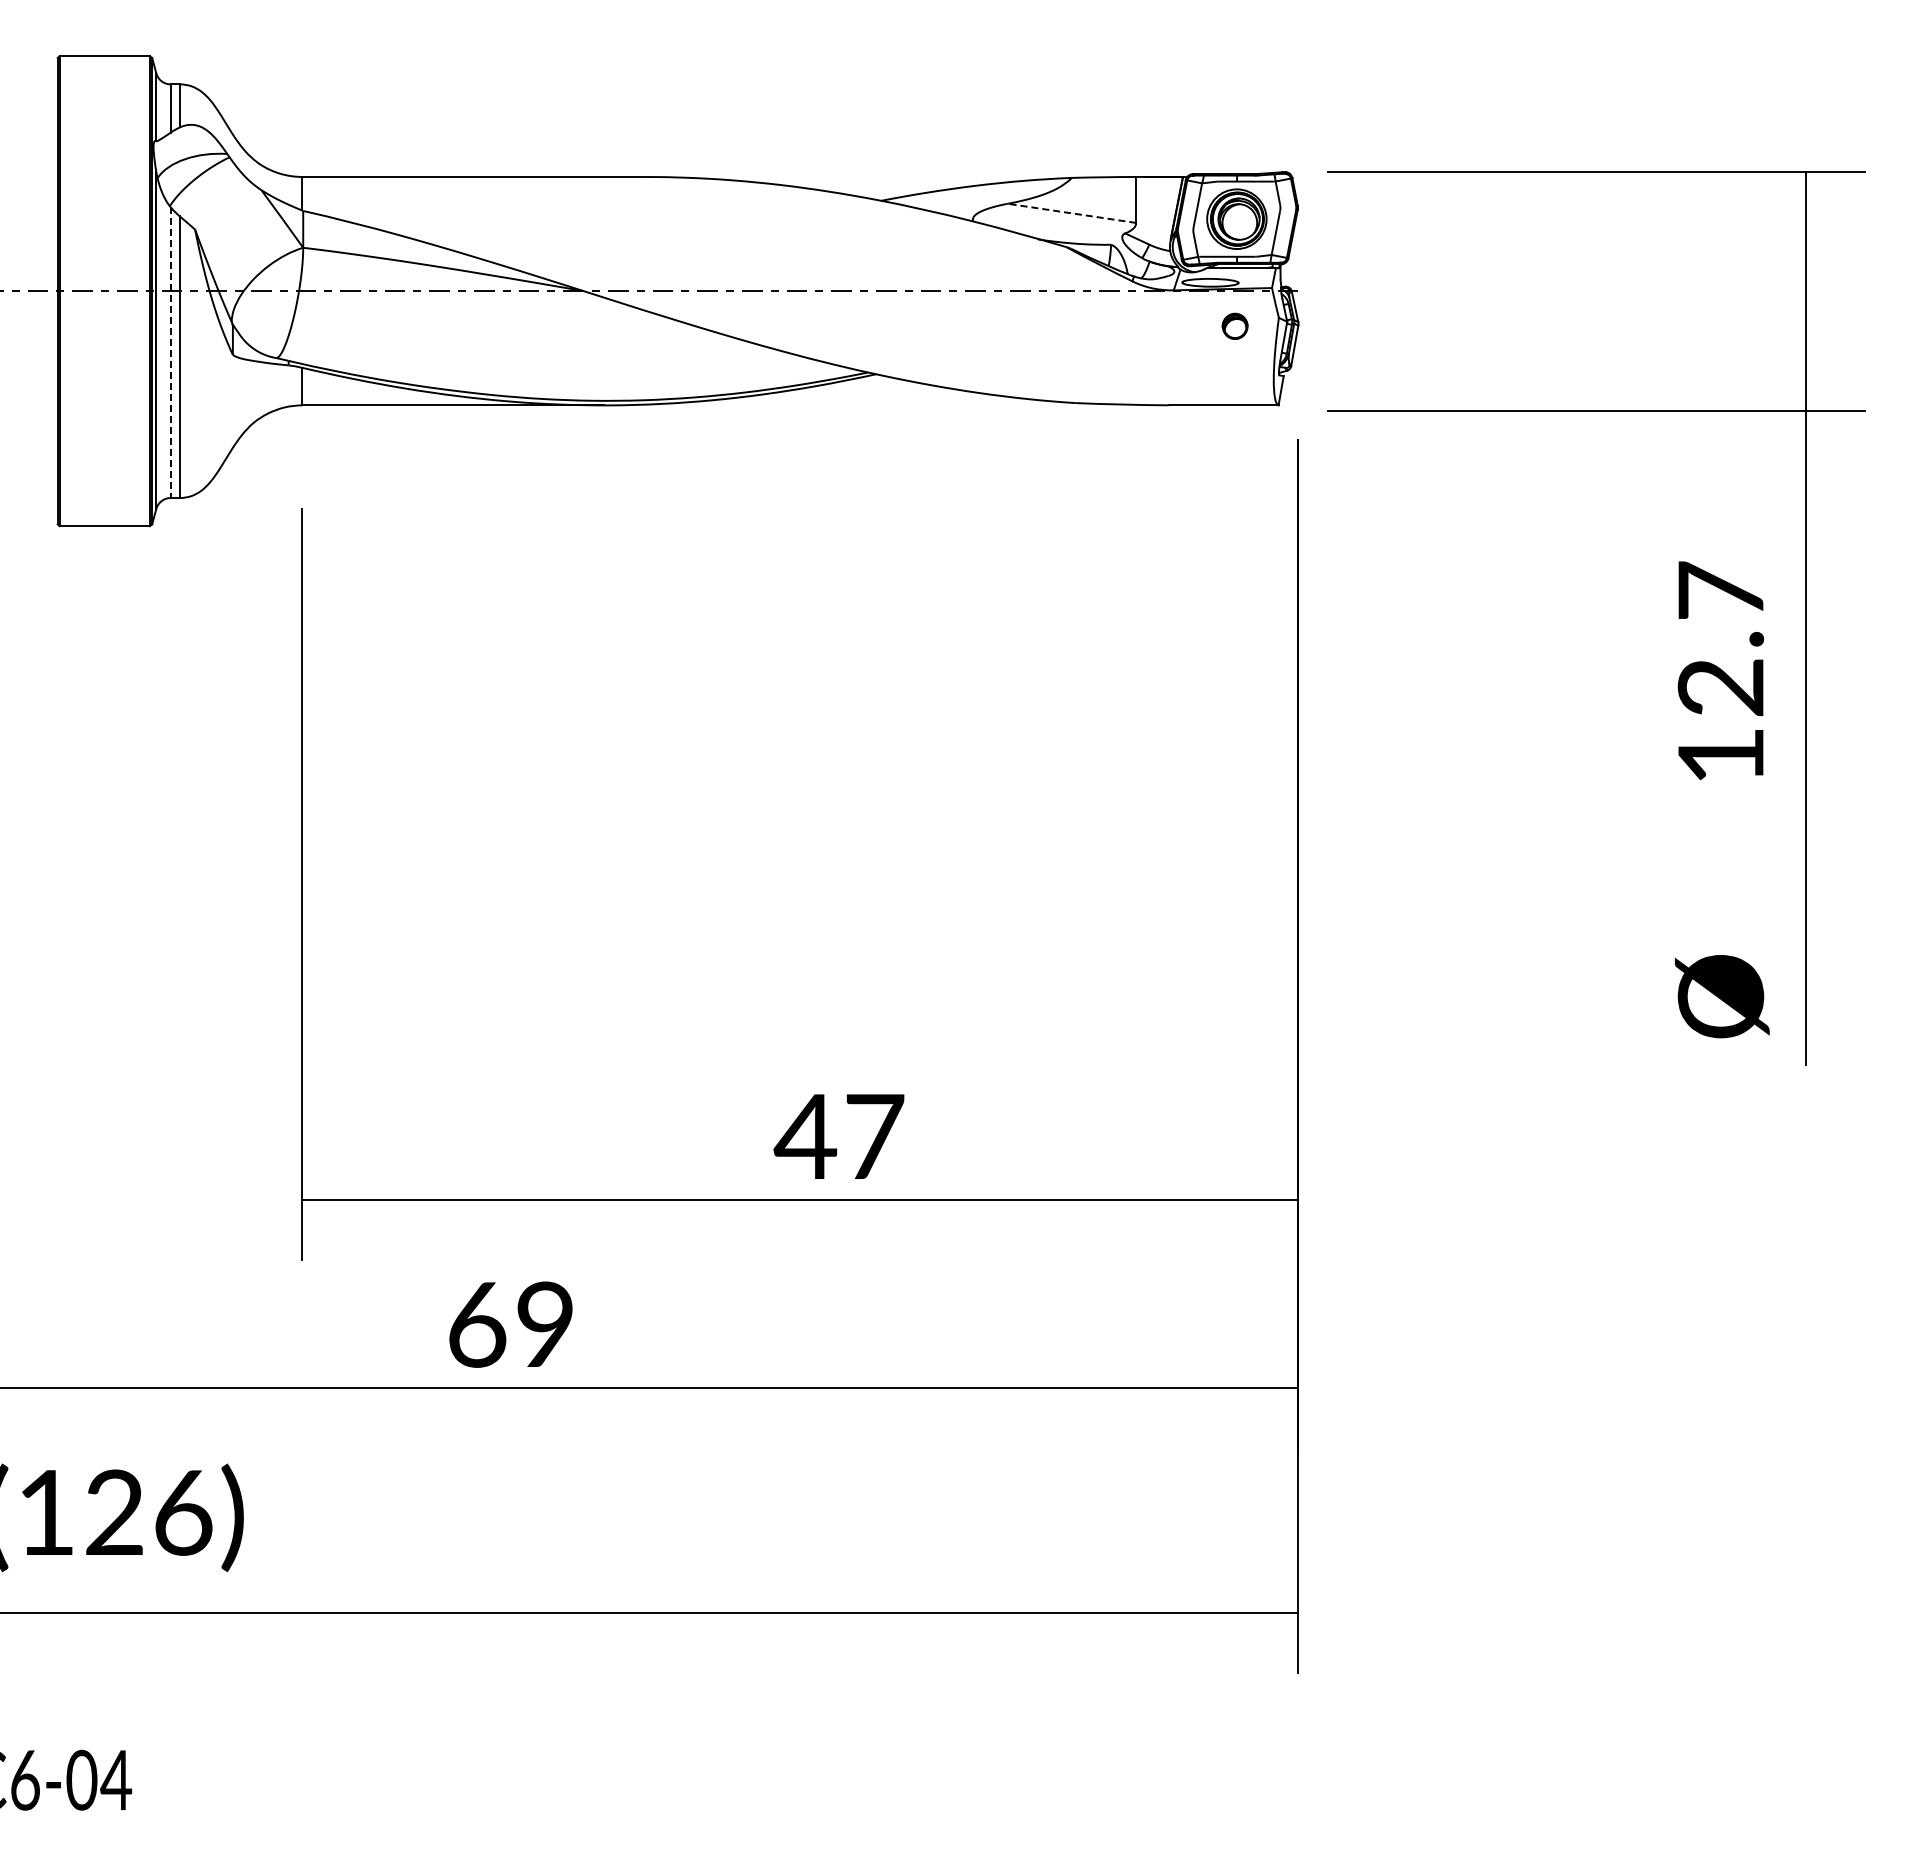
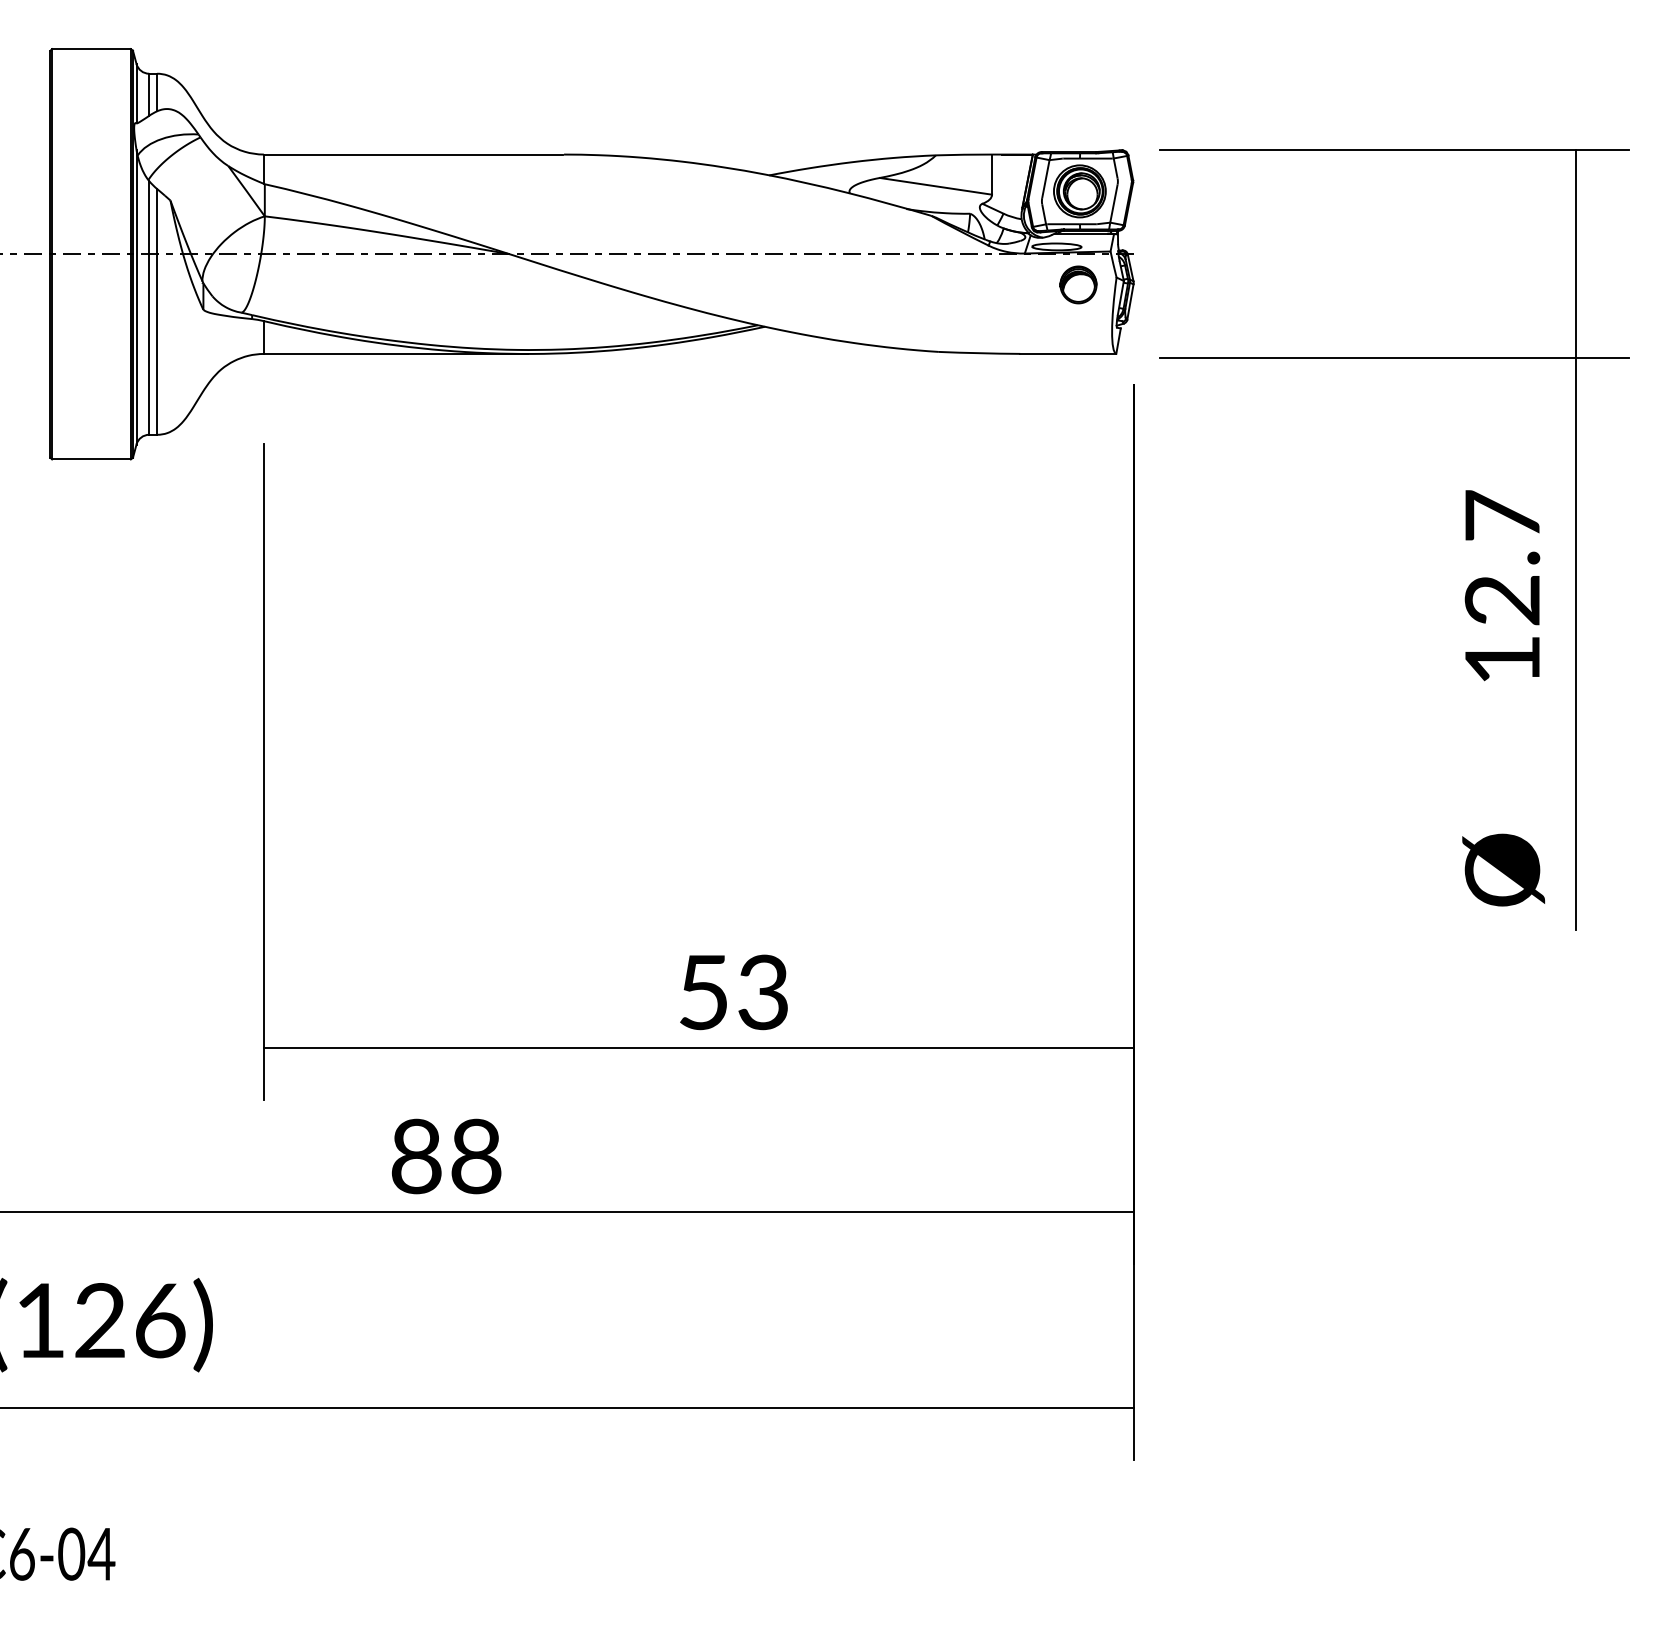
line: (1071, 213) -> (935, 186), dashed -> solid
part: (1234, 326) -> (1077, 285), size x1.67
line: (170, 353) -> (148, 308), dashed -> solid
text: (838, 1136) -> (732, 992), 47 -> 53
text: (511, 1324) -> (446, 1156), 69 -> 88

